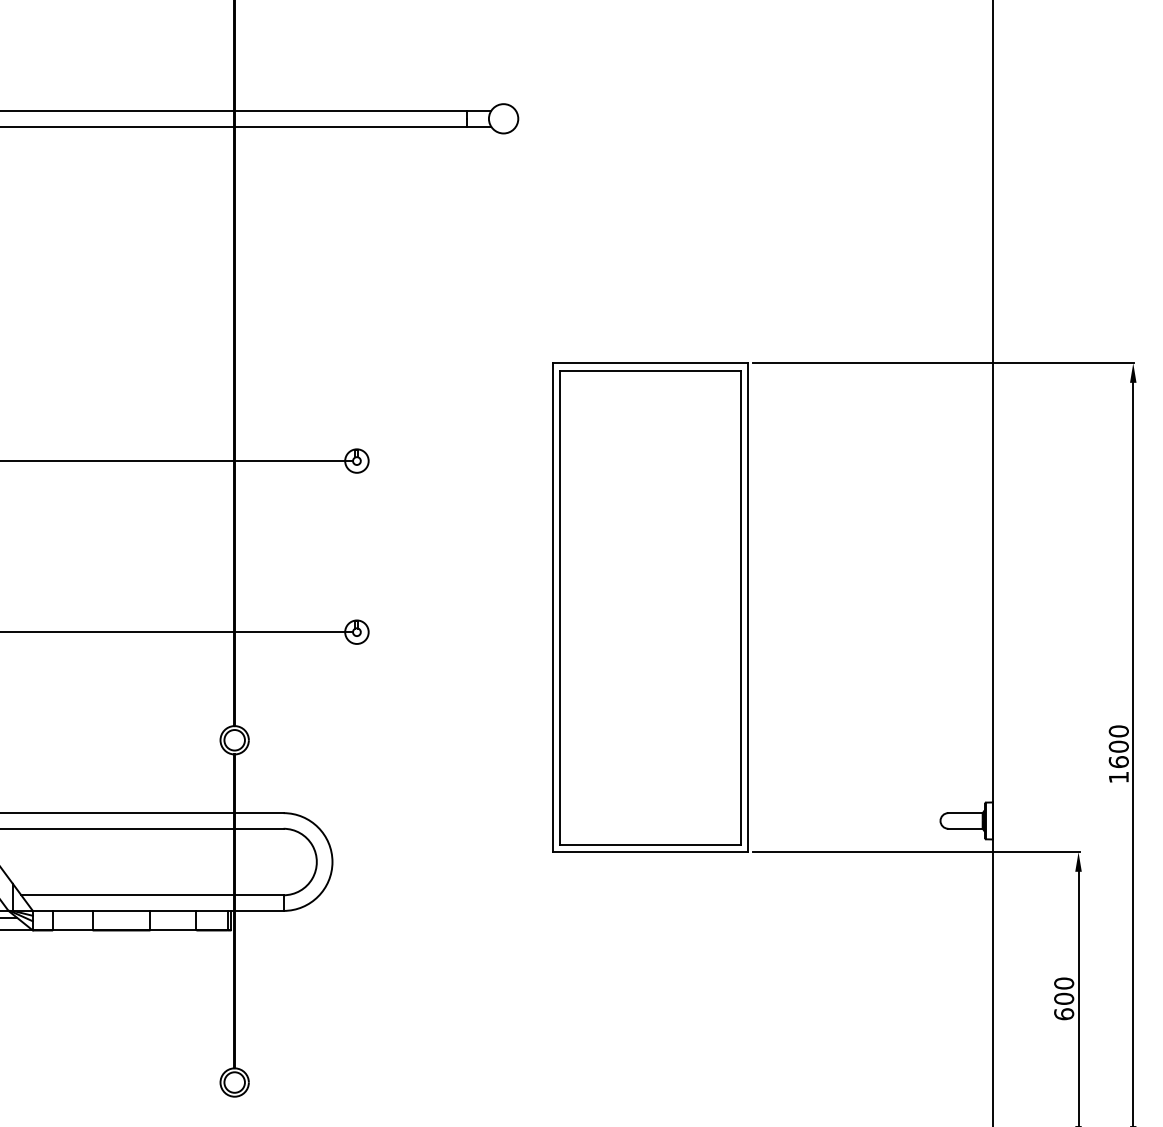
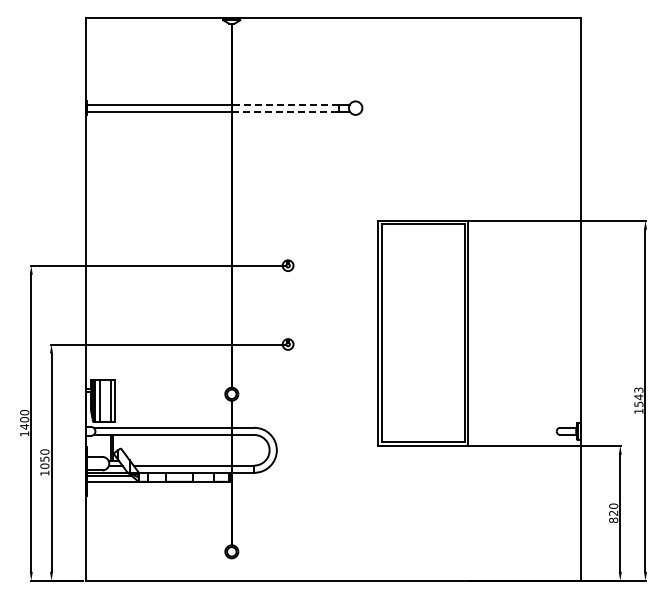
line: (349, 110) -> (284, 104), solid -> dashed
line: (351, 126) -> (285, 111), solid -> dashed
text: (1118, 745) -> (638, 396), 1600 -> 1543
text: (1063, 1005) -> (613, 516), 600 -> 820

